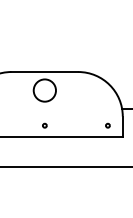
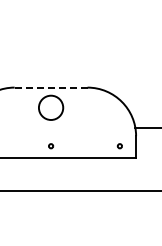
line: (45, 71) -> (51, 87), solid -> dashed

